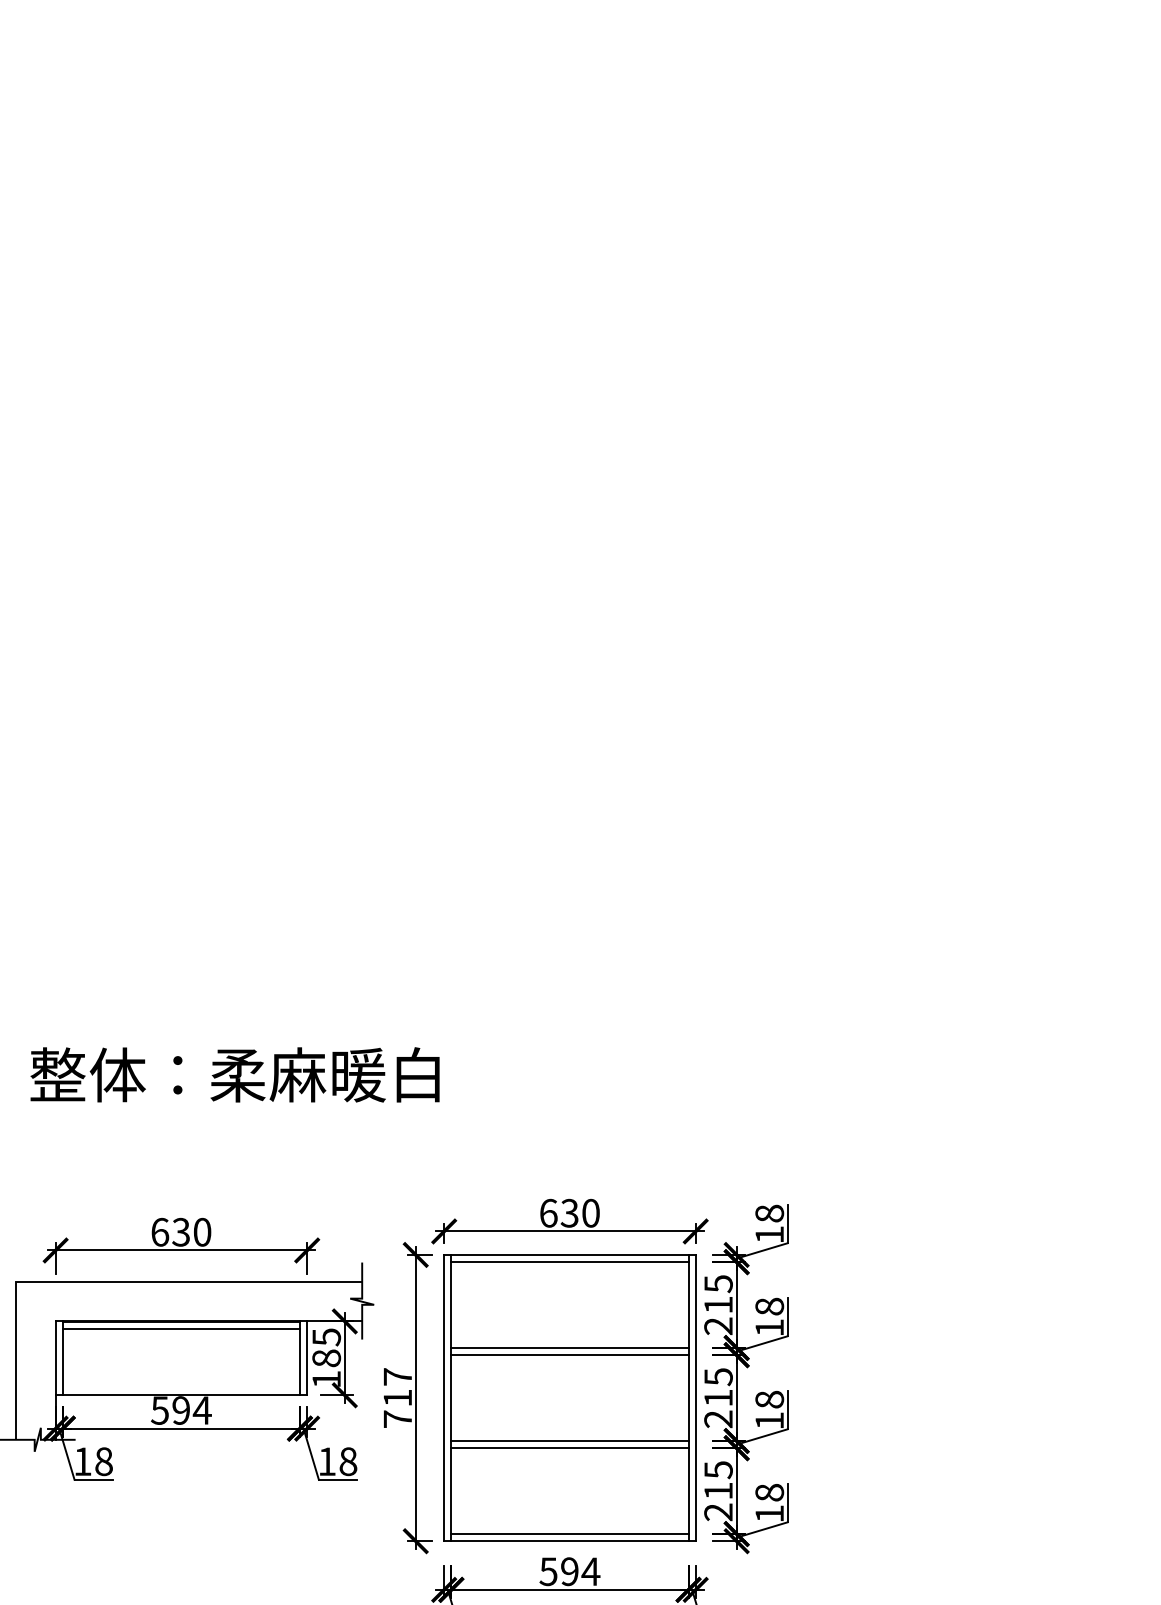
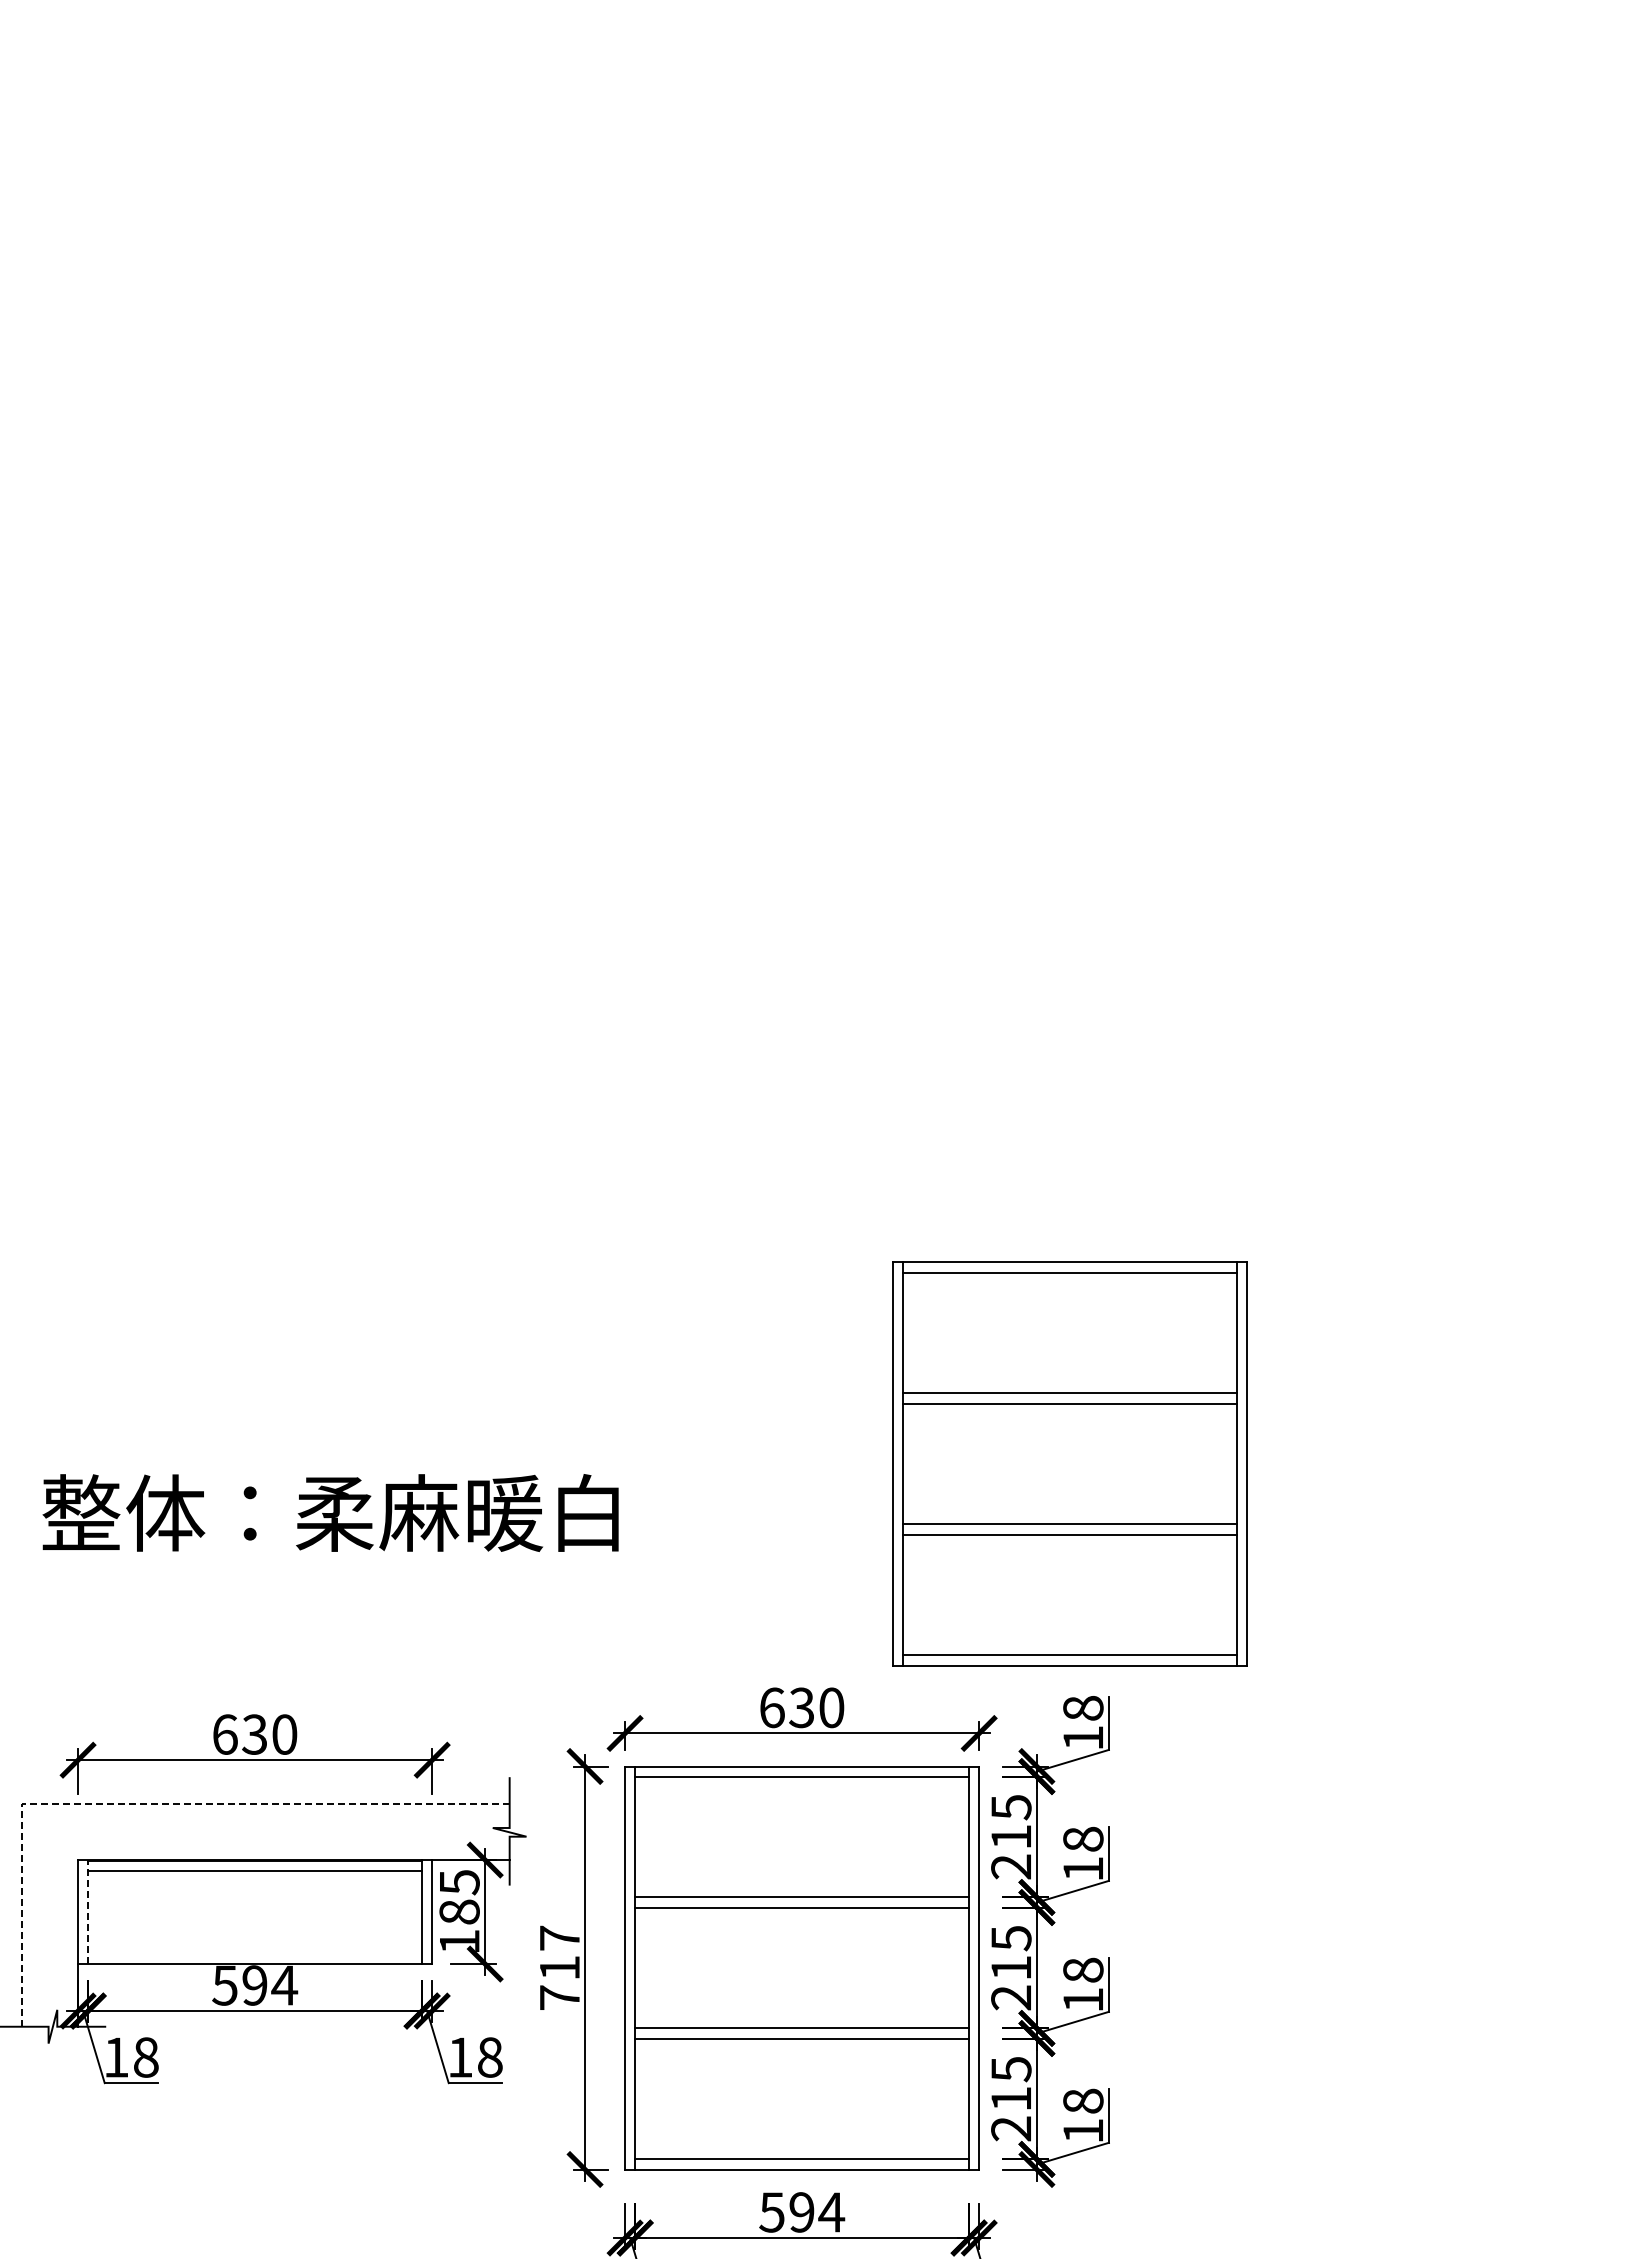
part: (759, 1040) -> (1069, 1464), added
line: (109, 1281) -> (153, 1803), solid -> dashed
line: (63, 1358) -> (88, 1912), solid -> dashed

